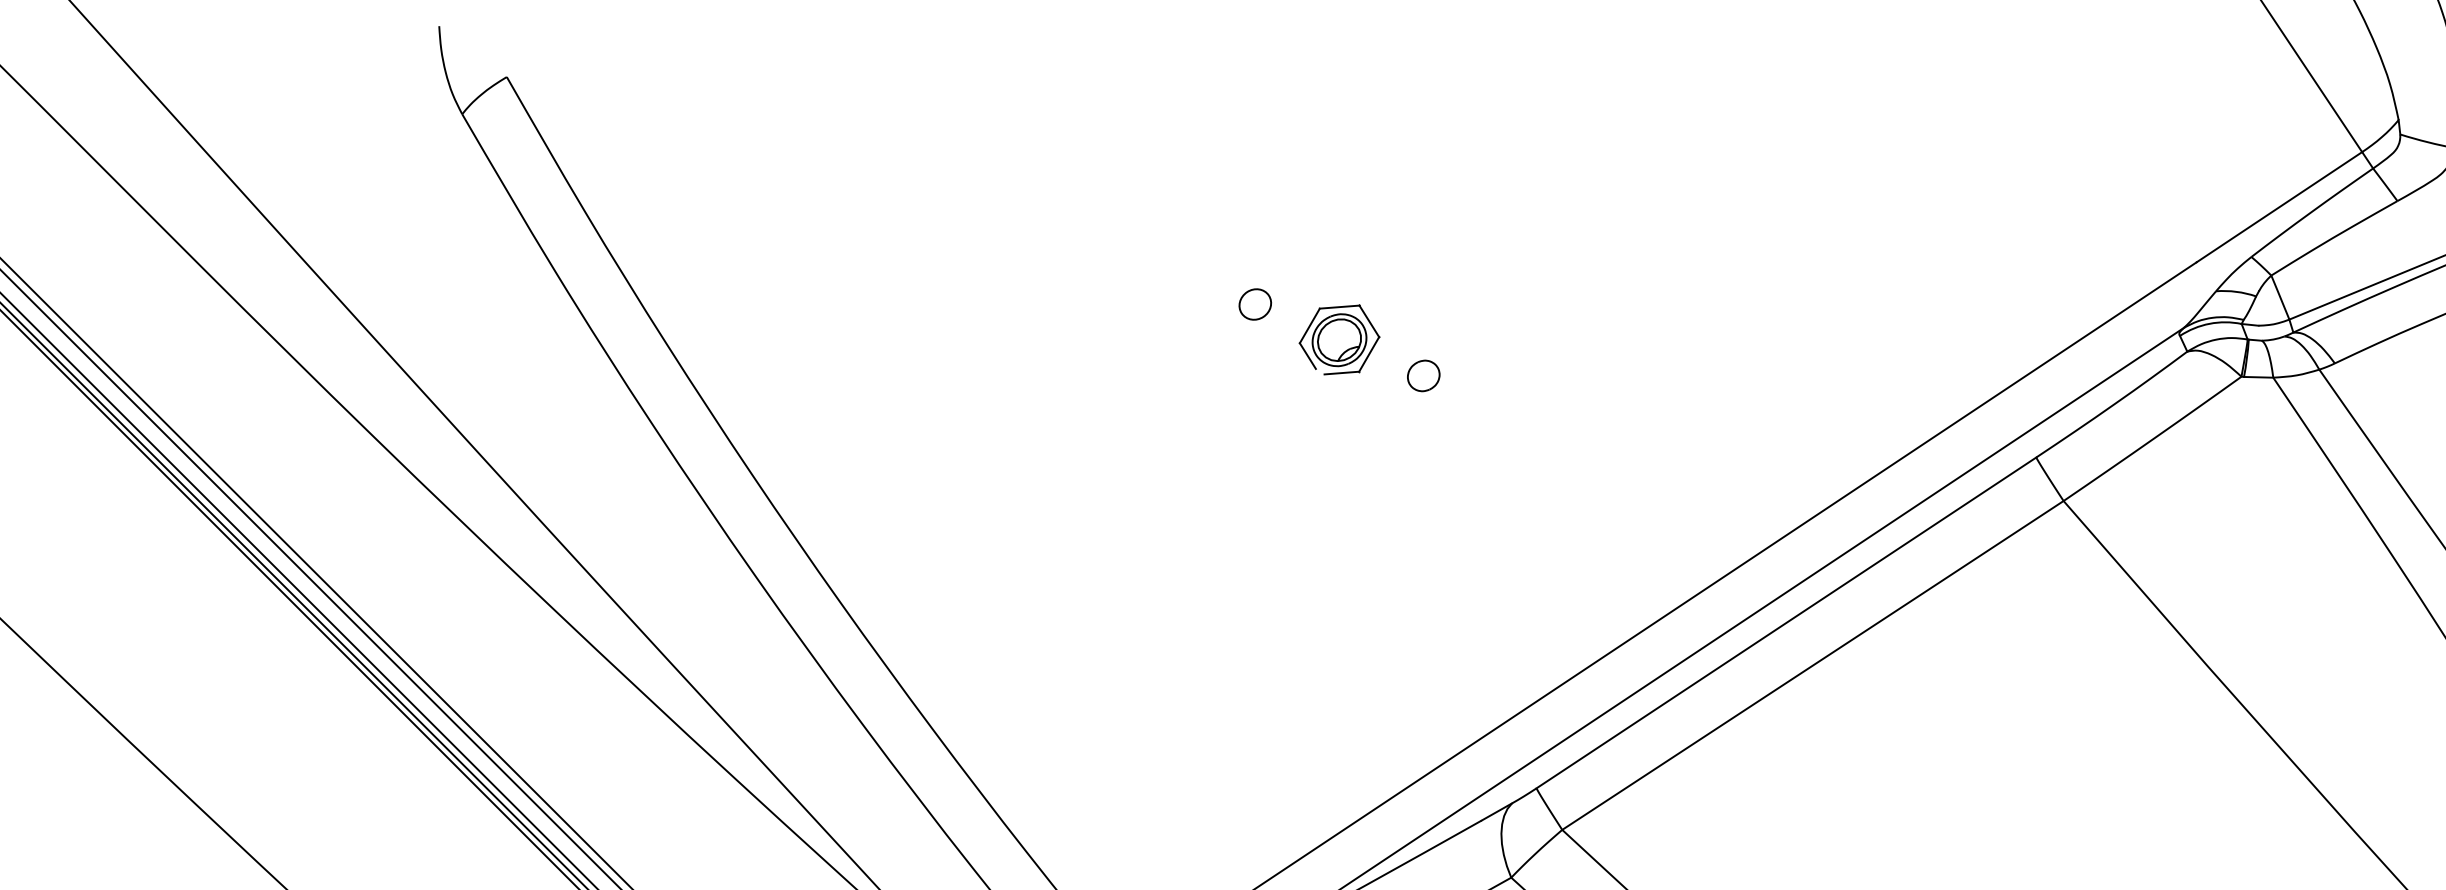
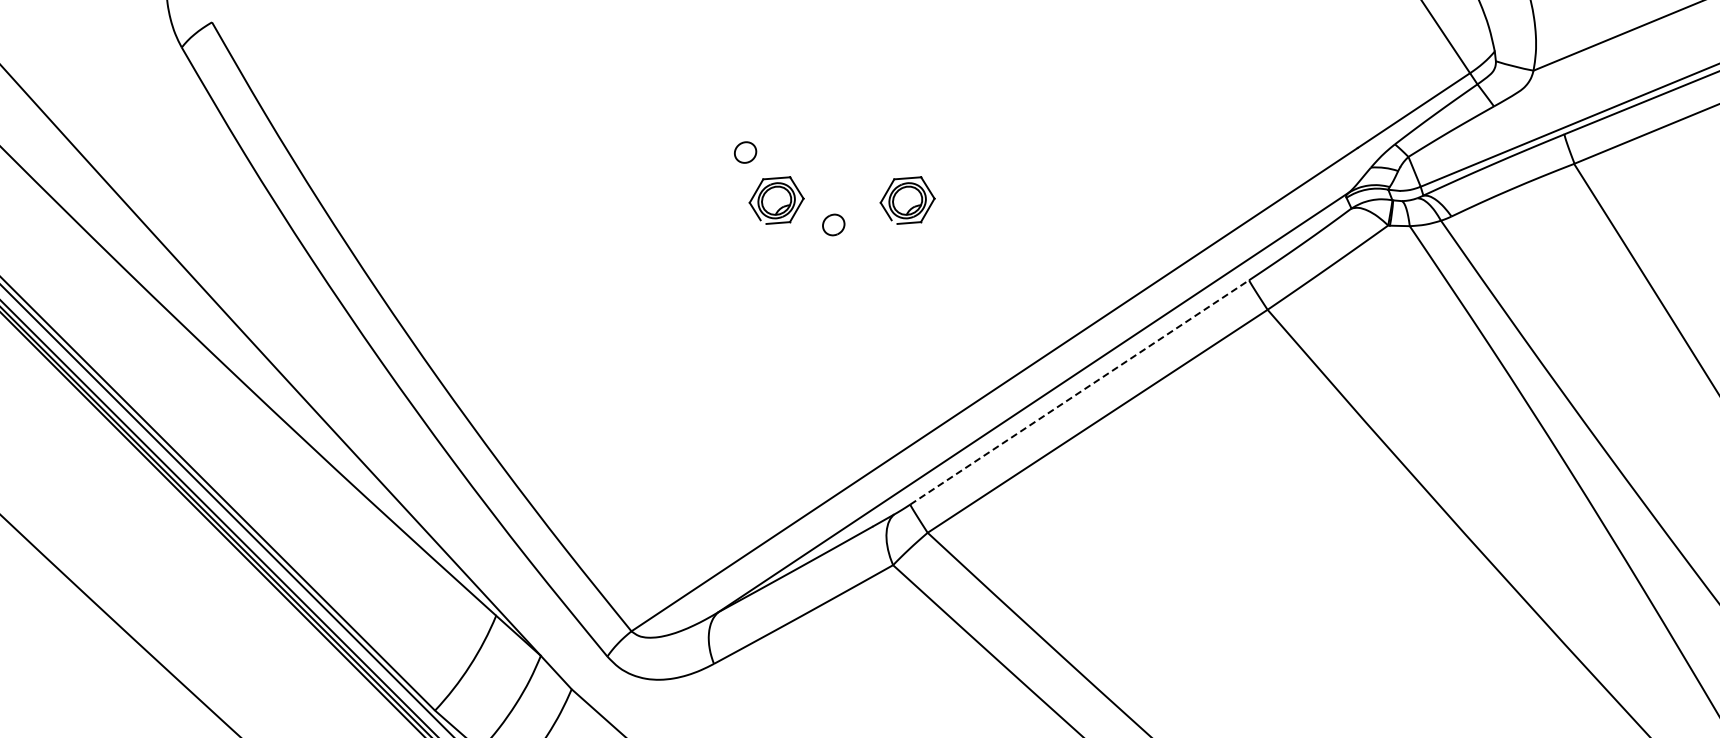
part: (1255, 304) -> (745, 152), moved
part: (1532, 339) -> (907, 200), added
line: (1787, 622) -> (1080, 392), solid -> dashed

